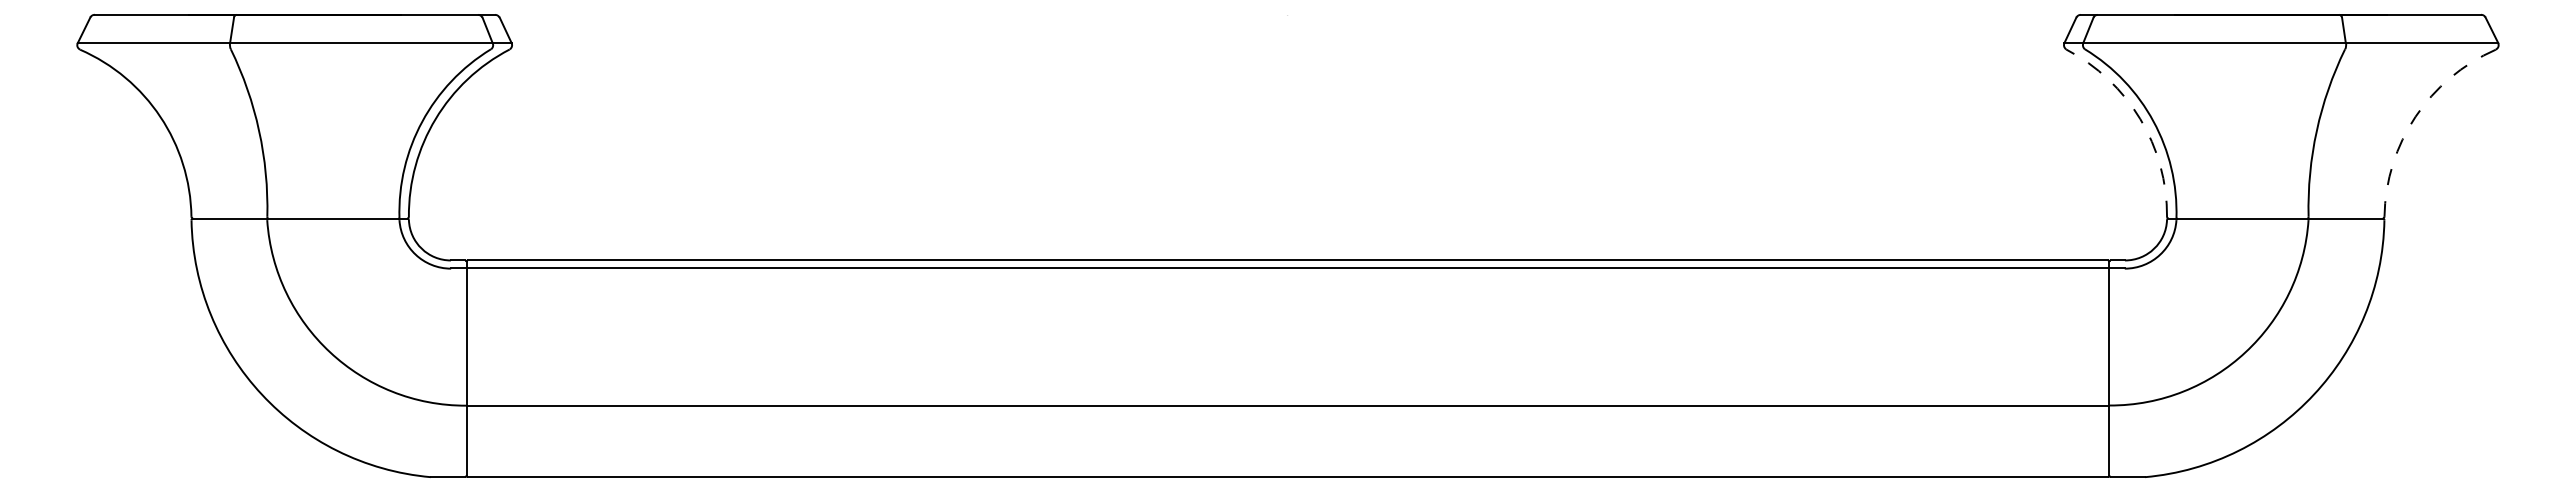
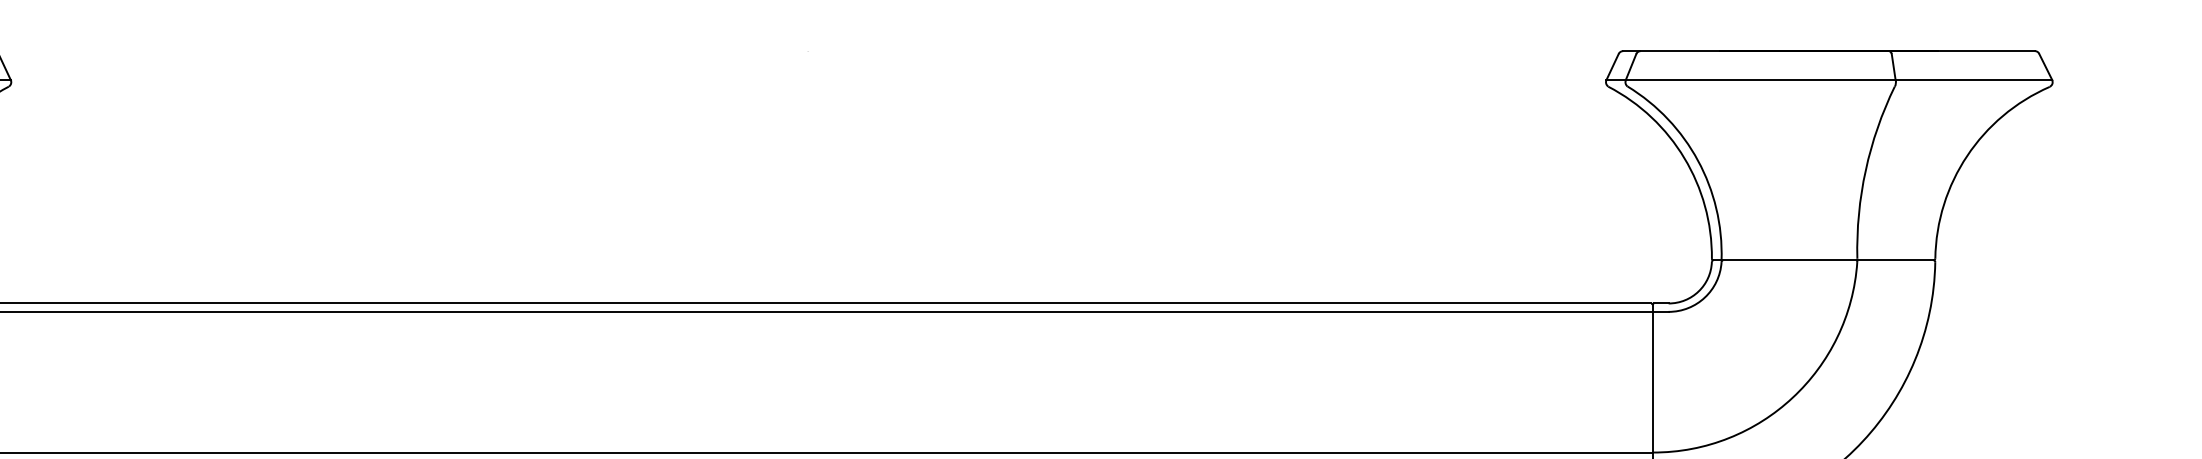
arc: (2415, 116) -> (1967, 155), dashed -> solid
arc: (2140, 119) -> (1684, 158), dashed -> solid

